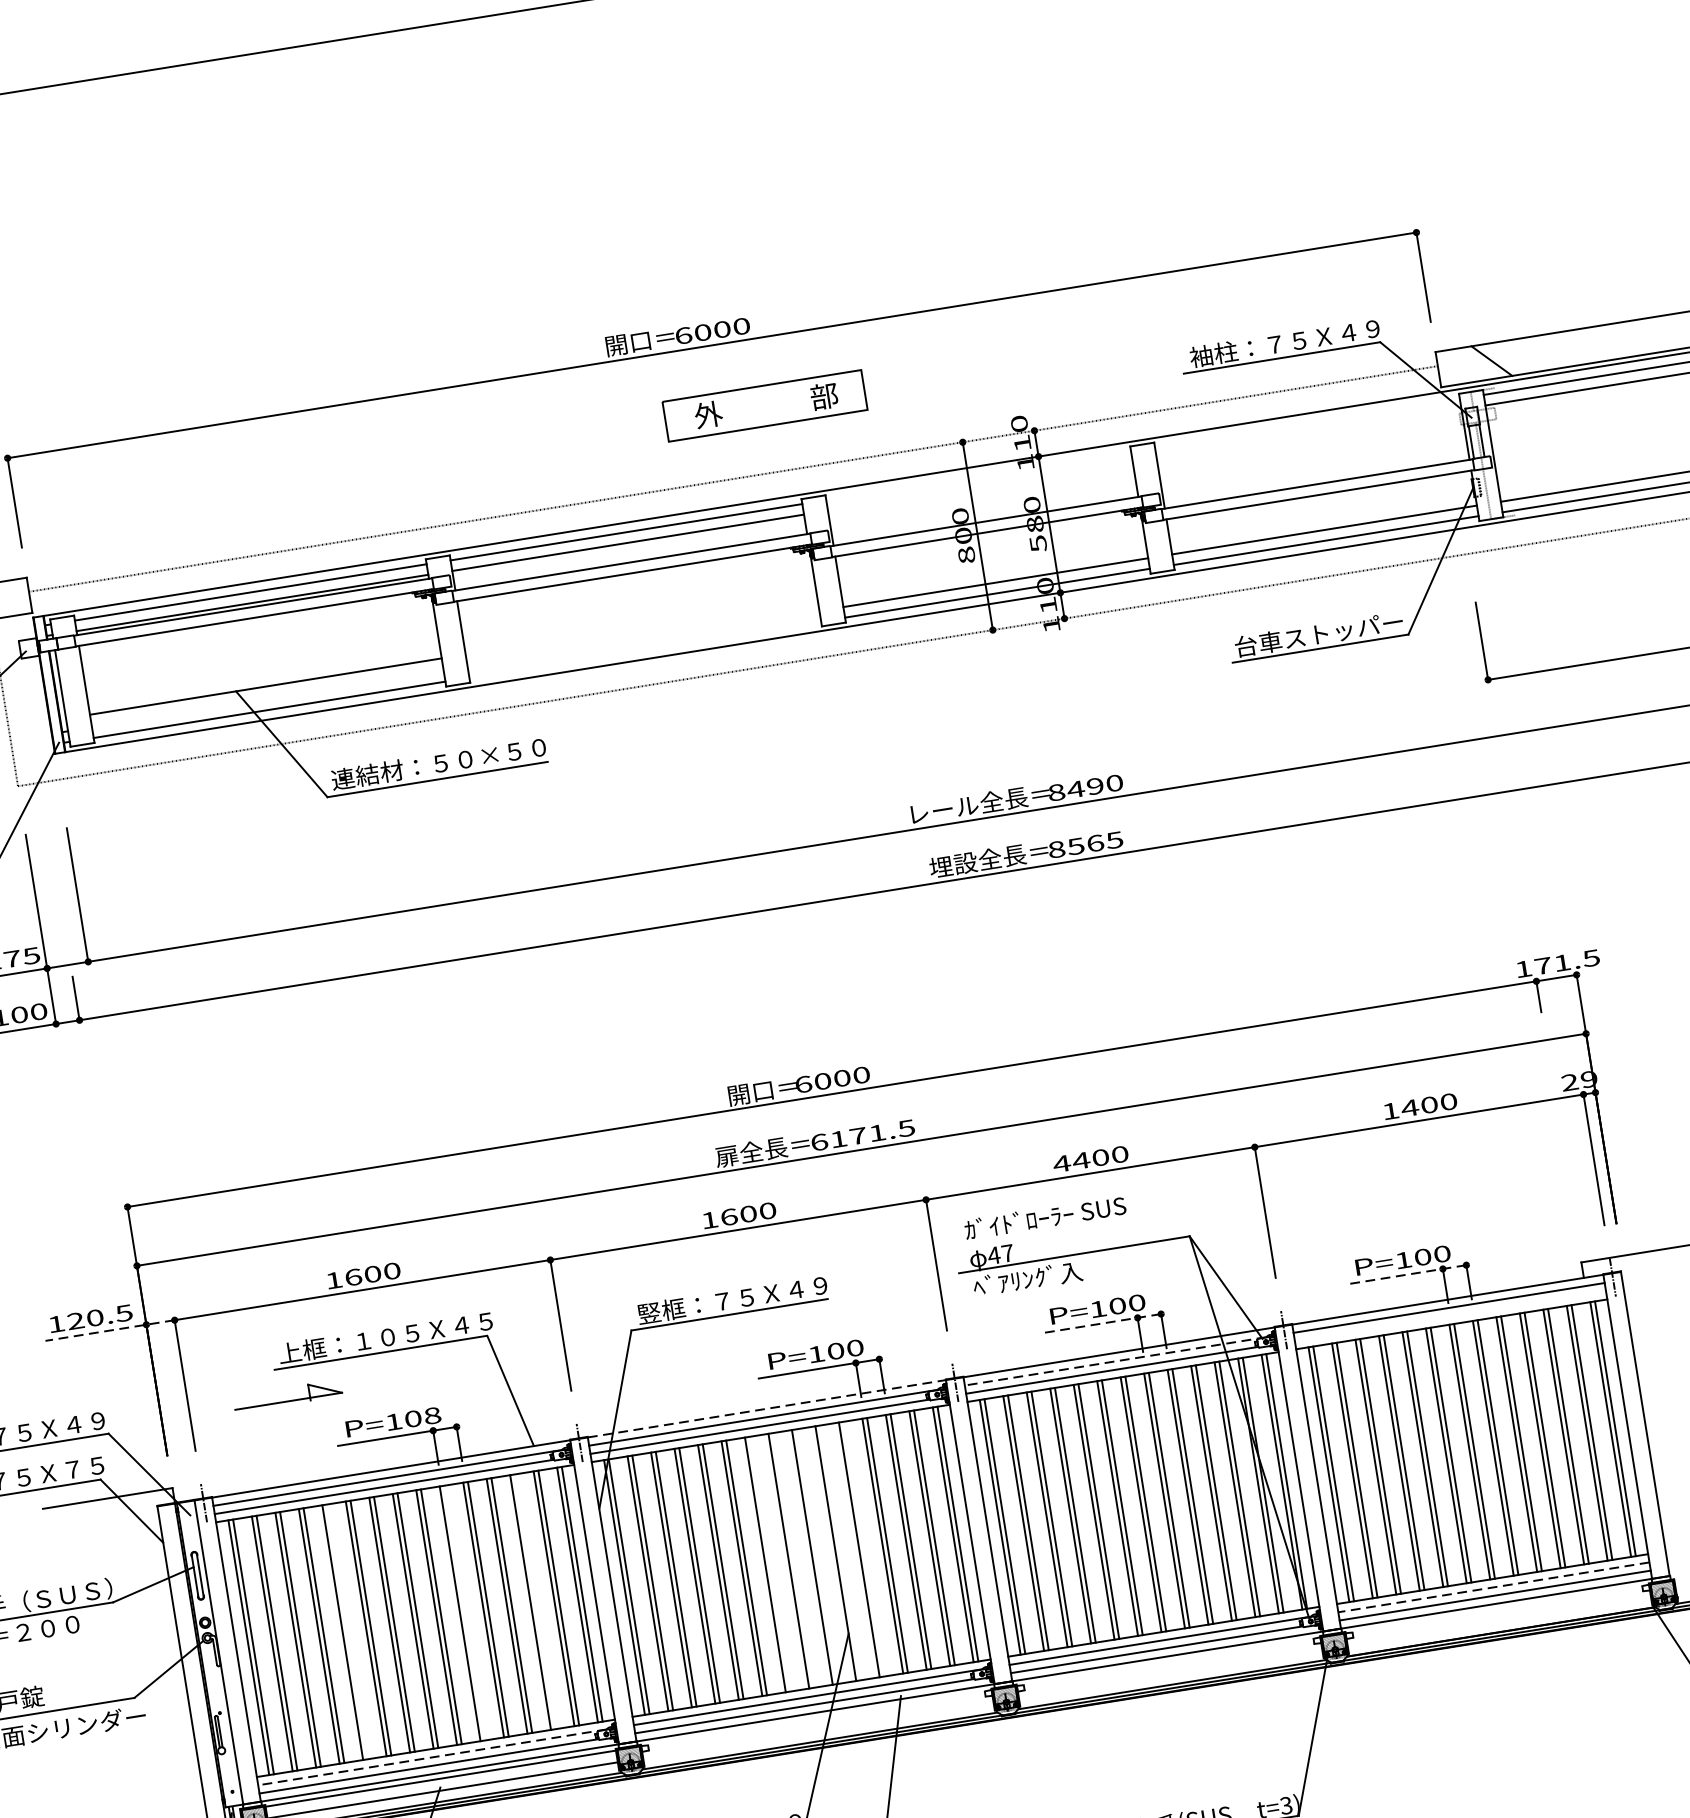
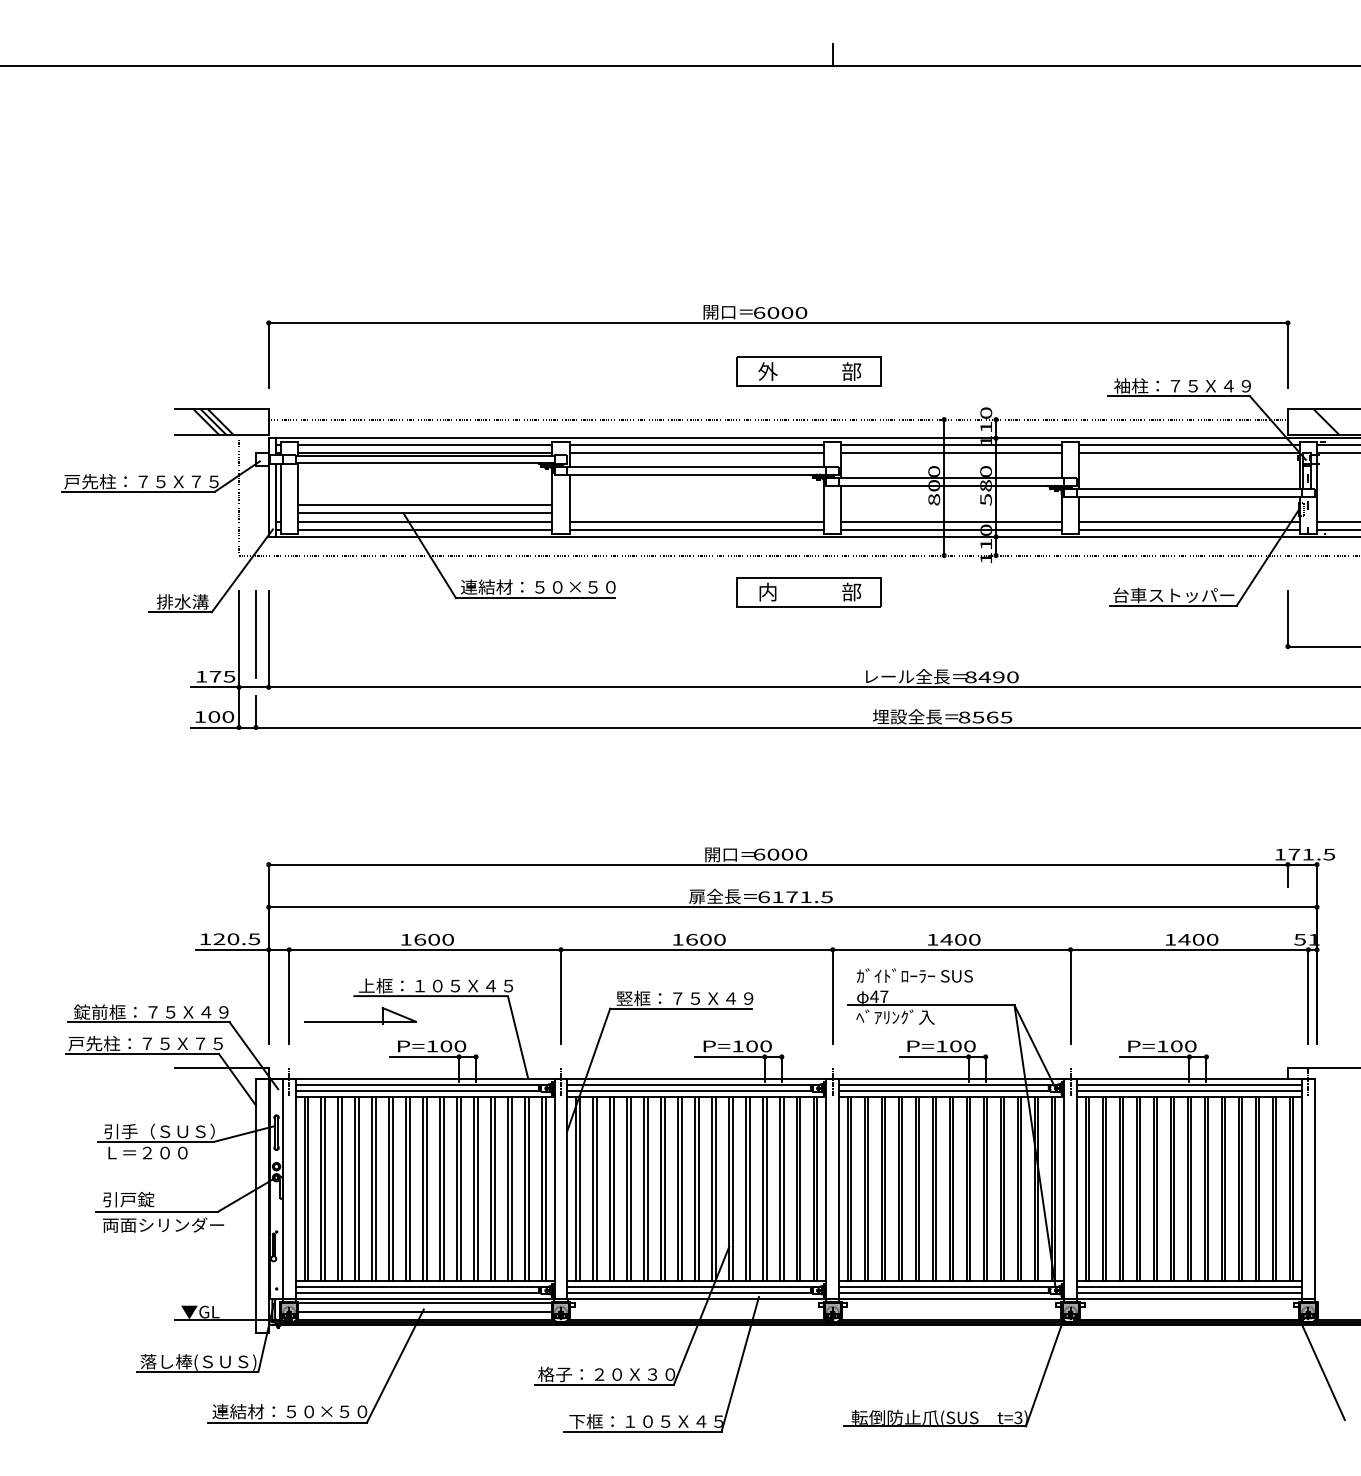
line: (1307, 423) -> (1189, 445), added
line: (1309, 433) -> (1189, 452), added
line: (978, 476) -> (951, 445), added
line: (980, 486) -> (951, 452), added
line: (643, 639) -> (696, 522), added
line: (644, 650) -> (696, 530), added
line: (263, 674) -> (424, 504), added
line: (267, 699) -> (424, 522), added
part: (813, 711) -> (808, 592), added
line: (58, 891) -> (255, 634), added
text: (1578, 1080) -> (1306, 939), 29 -> 51
text: (1061, 1163) -> (932, 939), 4400 -> 1400
line: (1405, 1274) -> (1162, 1056), dashed -> solid
line: (1449, 1316) -> (1188, 1091), added
line: (1101, 1323) -> (942, 1056), dashed -> solid
line: (110, 1330) -> (242, 949), dashed -> solid
line: (1114, 1361) -> (947, 1085), dashed -> solid
part: (287, 1395) -> (360, 1015), size x1.43
line: (767, 1409) -> (697, 1079), dashed -> solid
text: (432, 1415) -> (460, 1046), P=108 -> P=100
line: (864, 1549) -> (749, 1189), added
line: (840, 1553) -> (732, 1189), added
line: (817, 1557) -> (715, 1189), added
line: (793, 1560) -> (698, 1189), added
line: (770, 1564) -> (681, 1189), added
line: (1494, 1587) -> (1189, 1287), dashed -> solid
line: (535, 1602) -> (511, 1189), added
line: (464, 1613) -> (460, 1189), added
line: (347, 1632) -> (375, 1189), added
line: (432, 1757) -> (421, 1287), dashed -> solid

